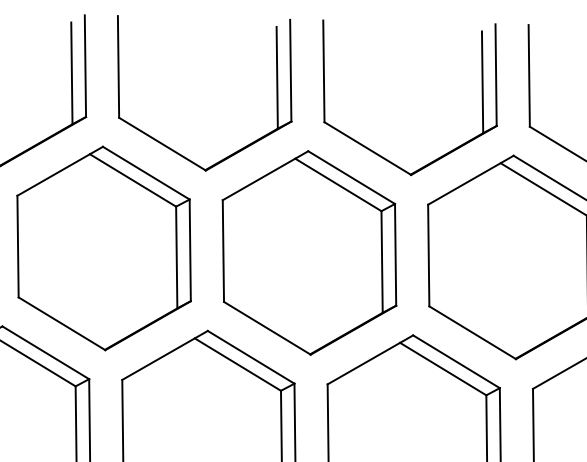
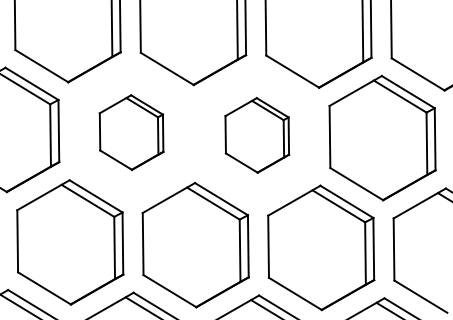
part: (103, 248) -> (131, 132), size x0.6
part: (310, 253) -> (257, 135), size x0.6

